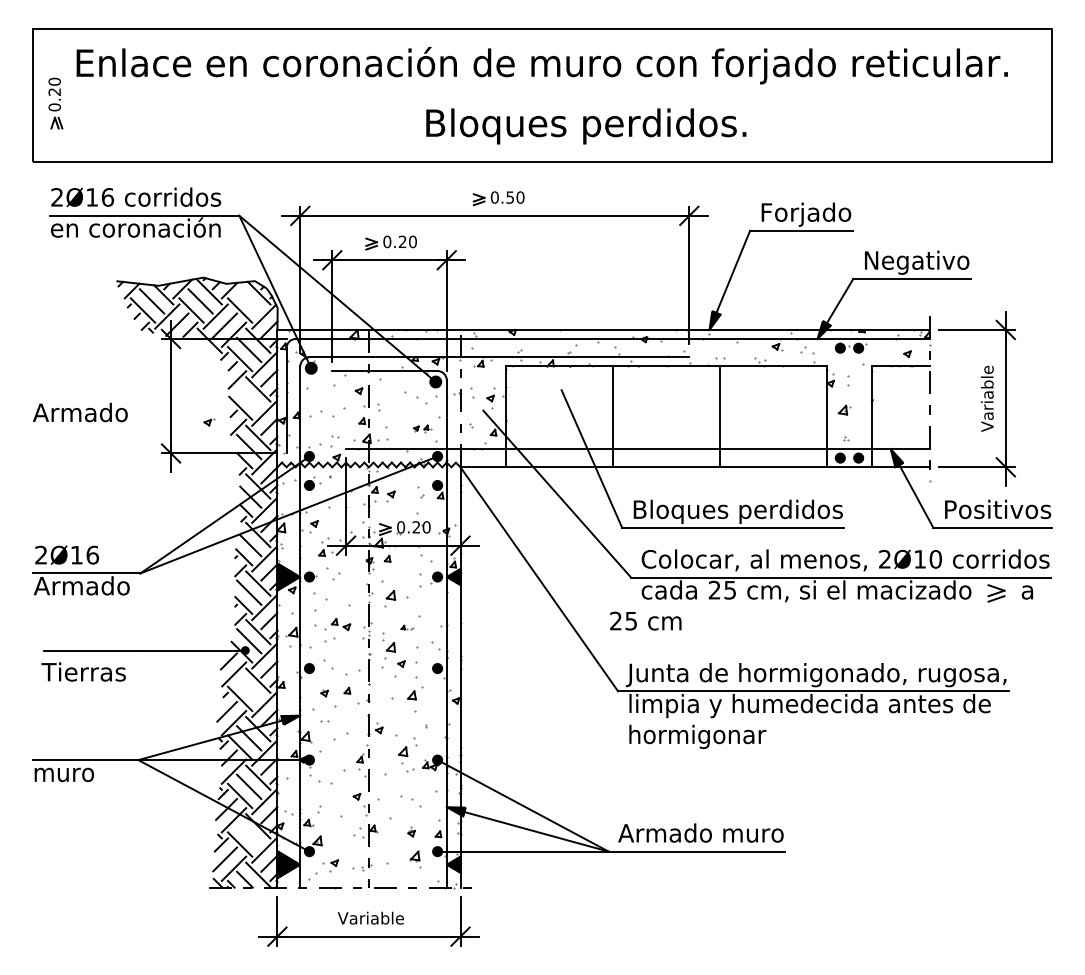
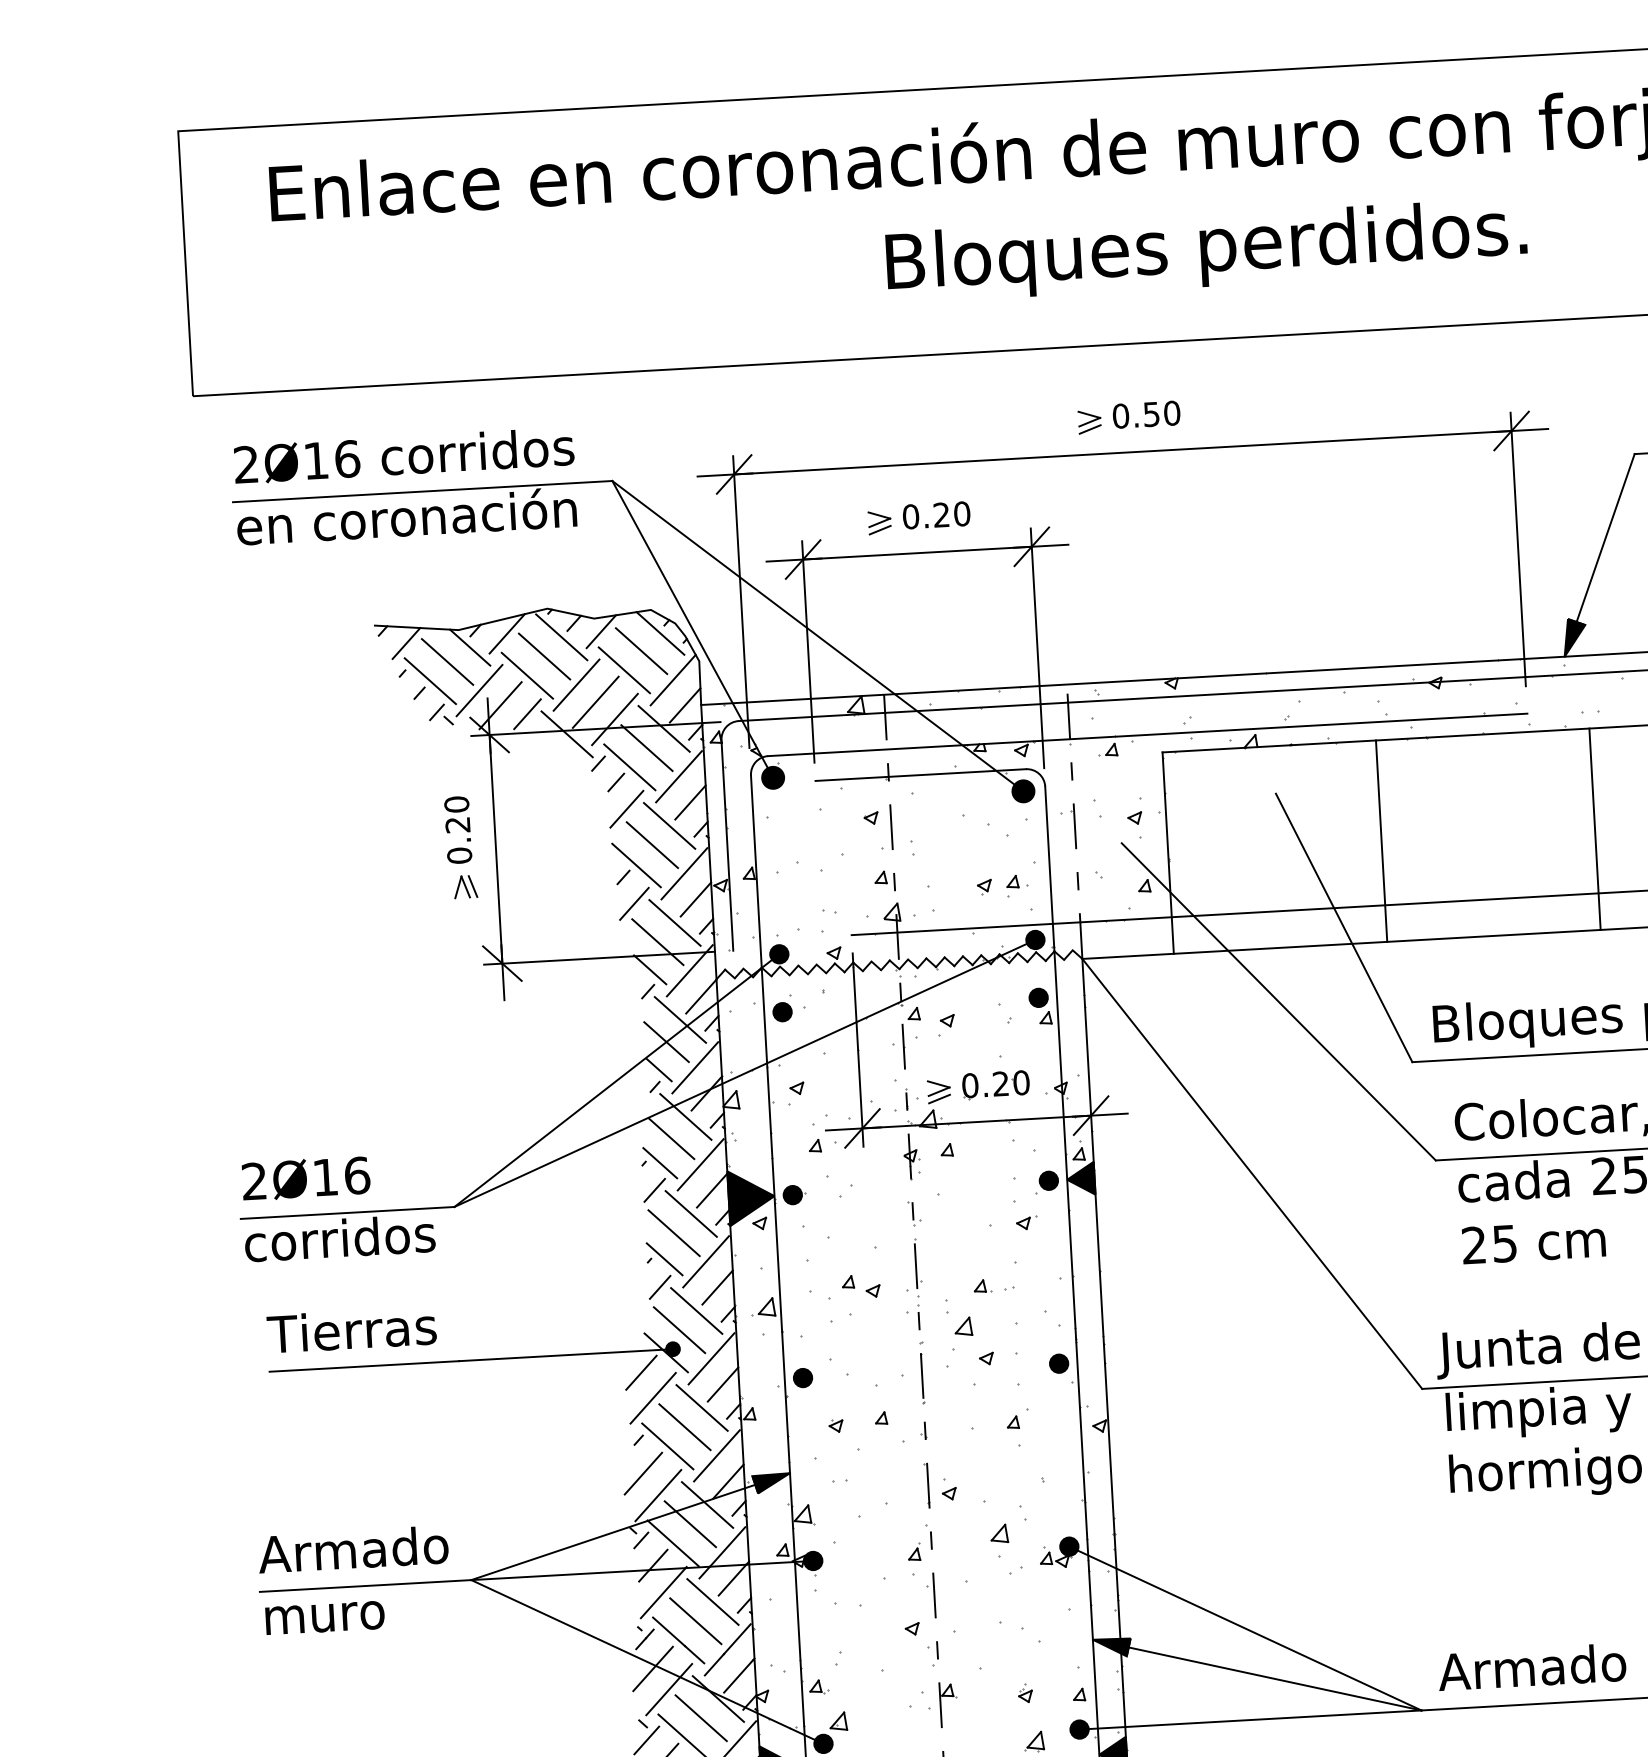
part: (55, 103) -> (460, 847), moved
text: (586, 126) -> (1207, 250), moved
line: (249, 301) -> (642, 651), added
line: (249, 398) -> (653, 845), added
text: (80, 412) -> (353, 1549), moved
part: (209, 422) -> (1026, 1223), moved
part: (422, 429) -> (1002, 887), size x1.43
text: (81, 585) -> (338, 1237), Armado -> corridos
part: (389, 598) -> (955, 1229), removed
text: (645, 620) -> (1533, 1240), moved
part: (407, 627) -> (994, 1285), size x1.67
text: (83, 671) -> (351, 1329), moved
line: (249, 689) -> (685, 1426), added
part: (415, 699) -> (1018, 1428), size x0.71
line: (249, 835) -> (701, 1718), added

